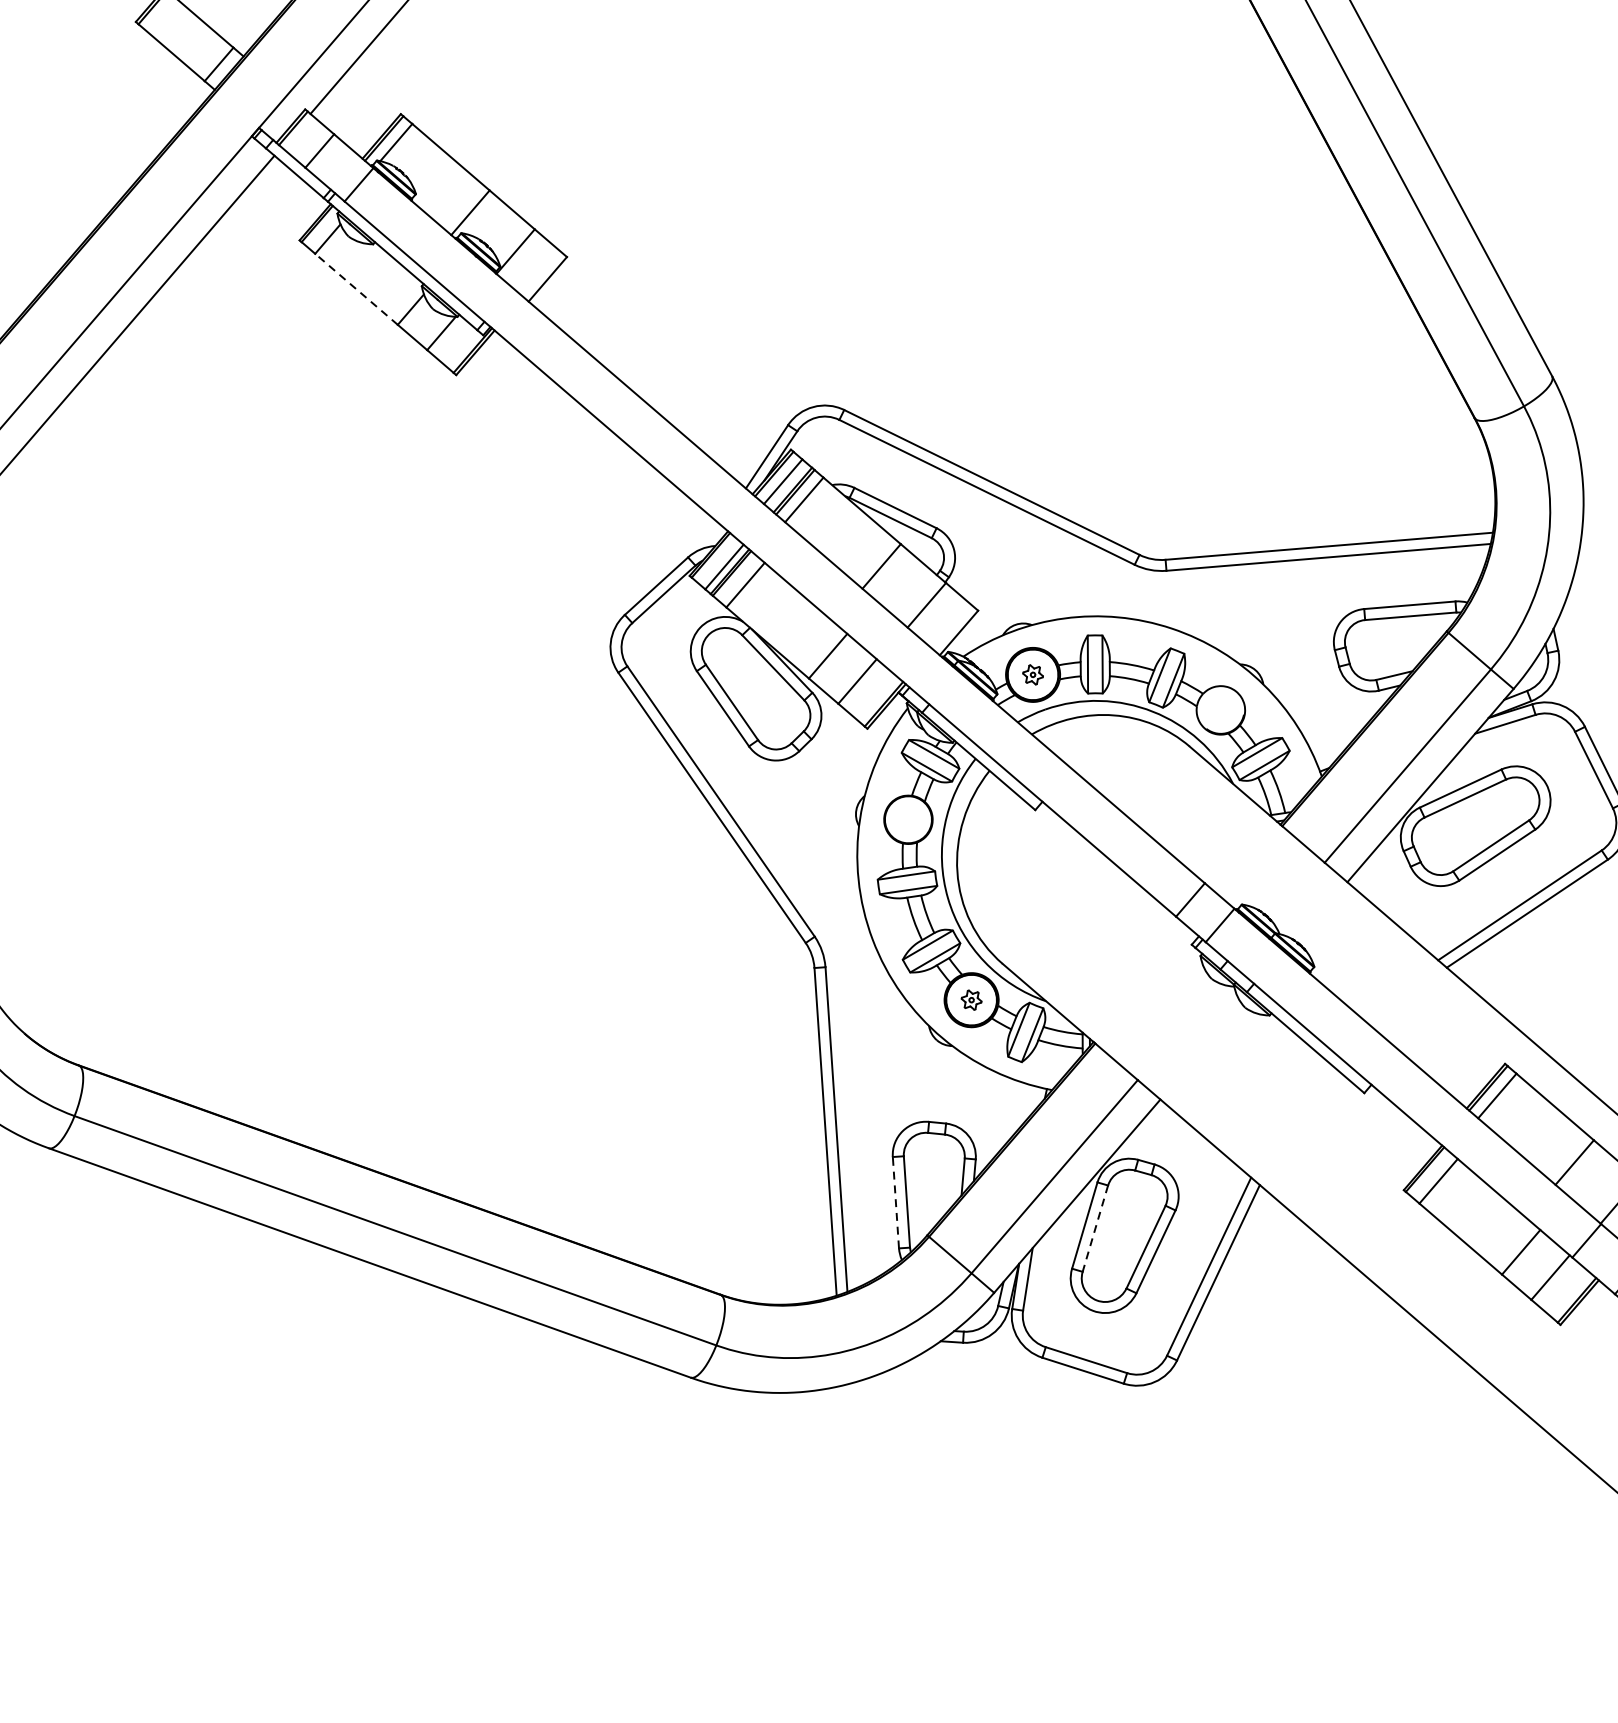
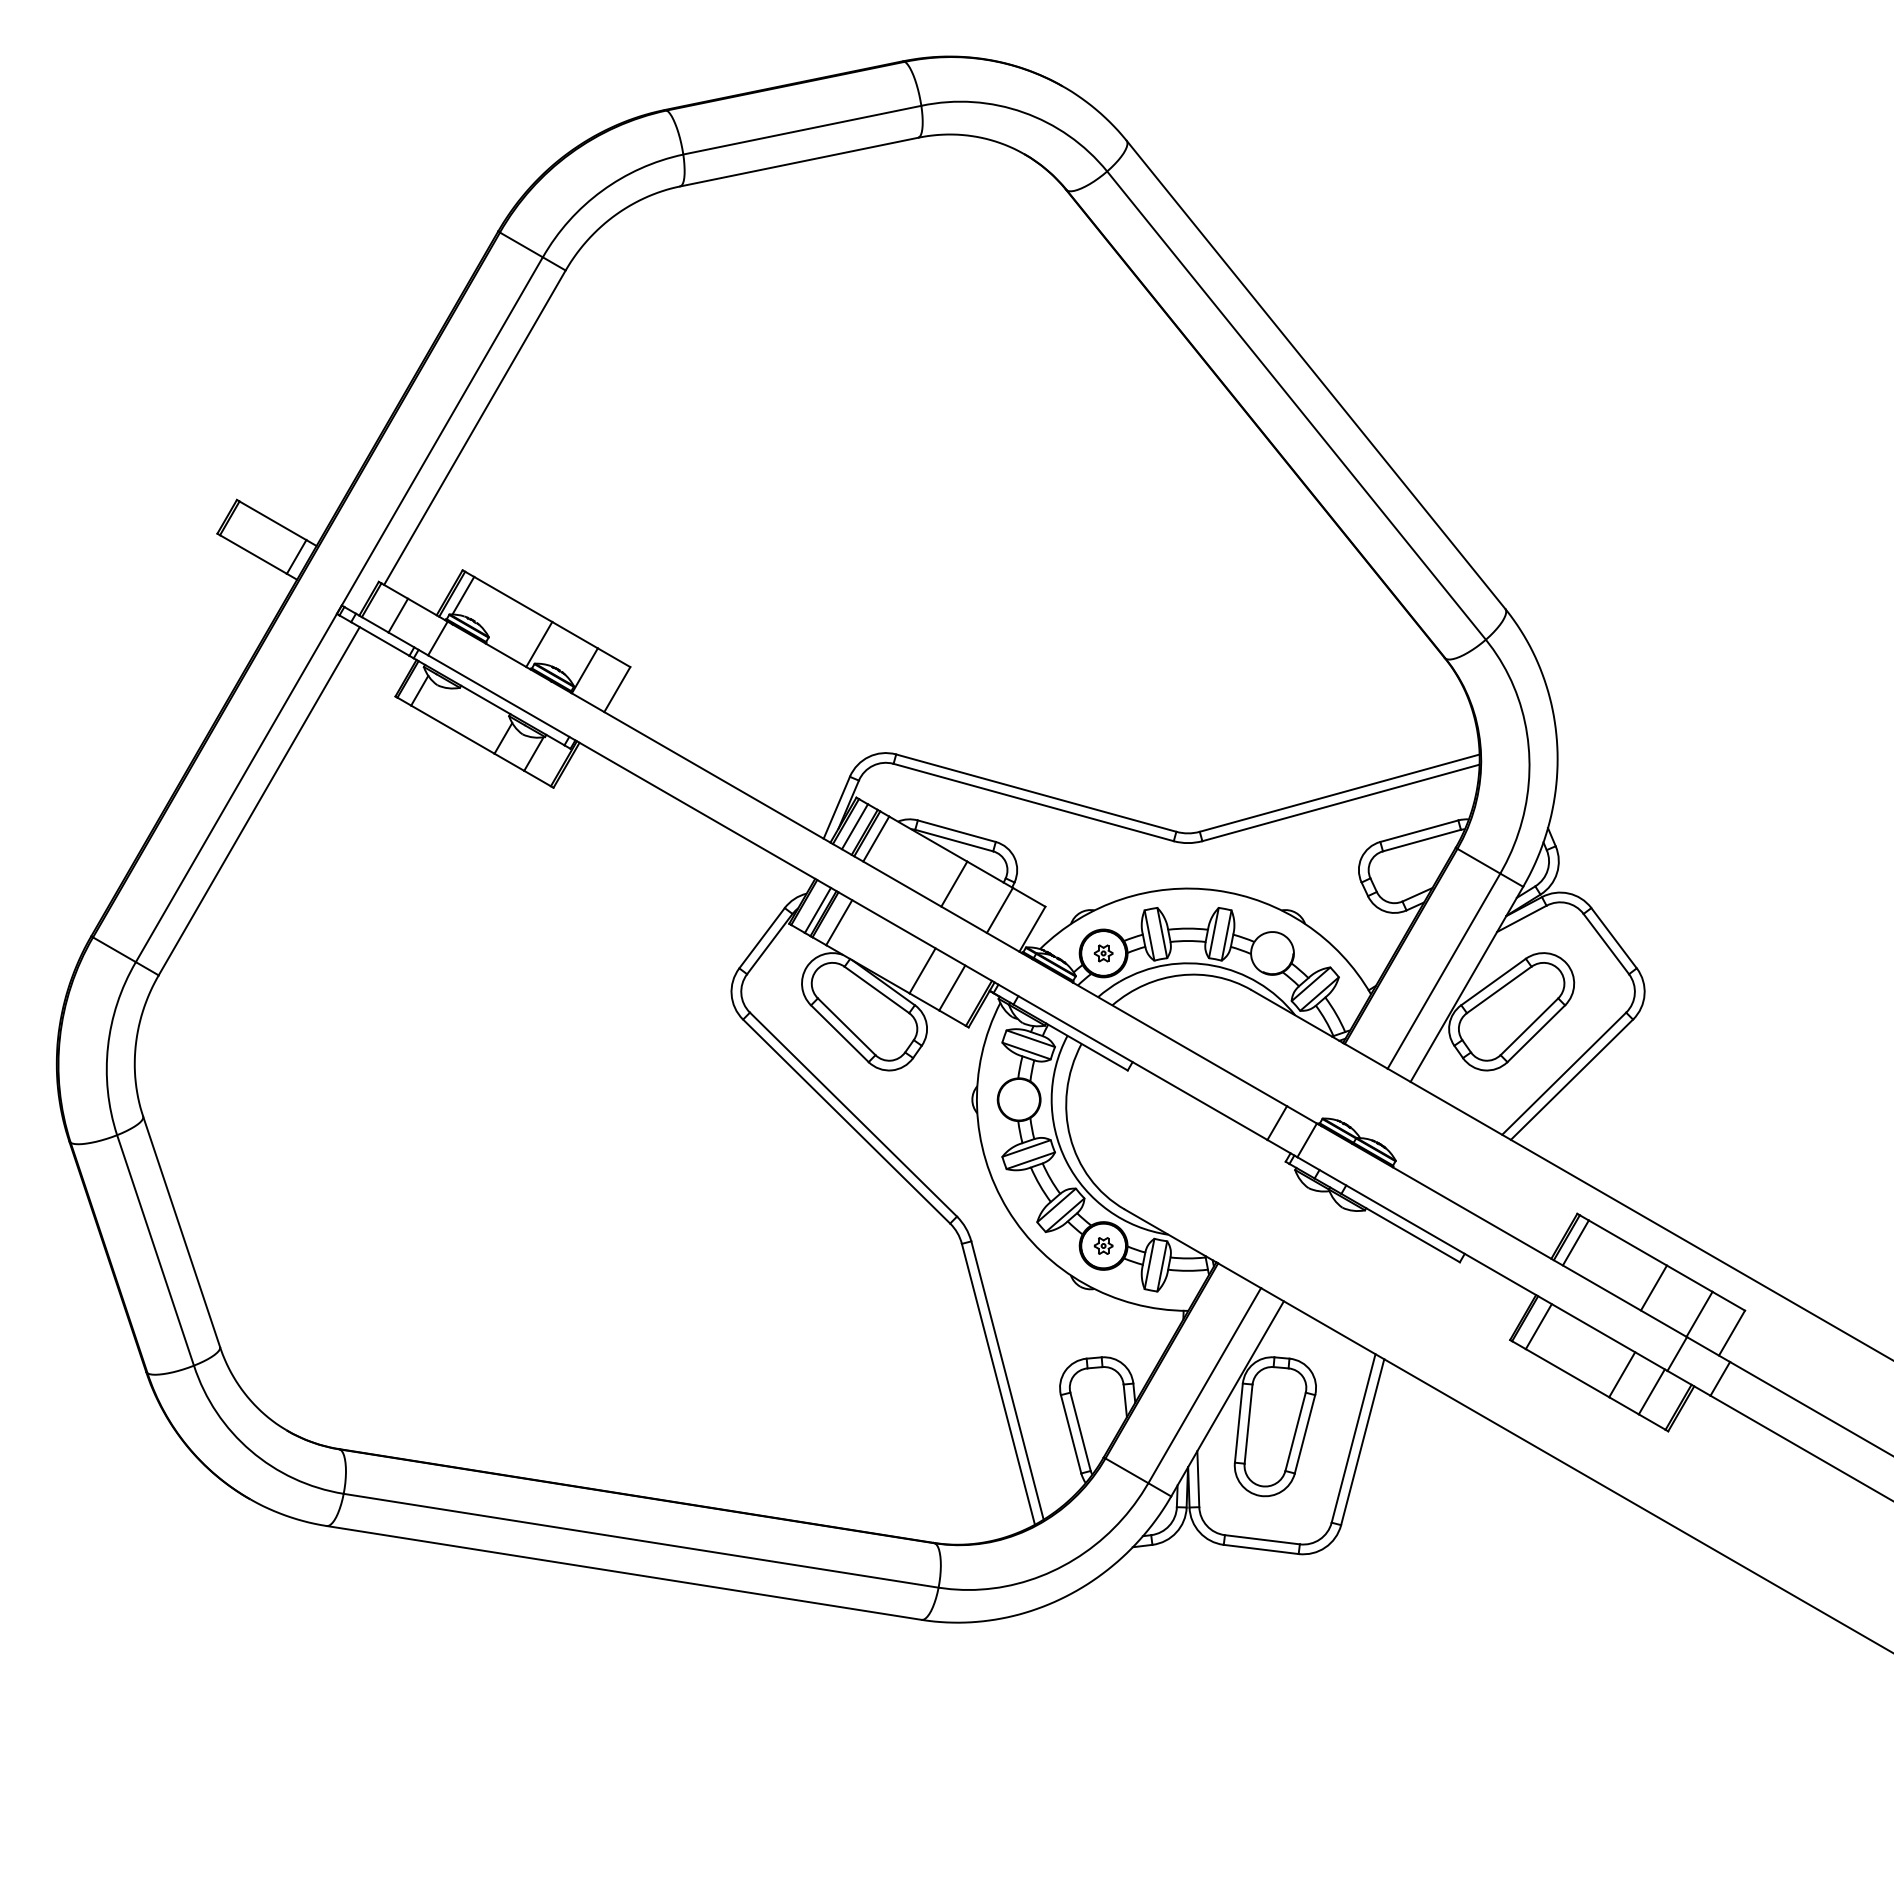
line: (356, 289) -> (452, 729), dashed -> solid
line: (896, 1201) -> (1071, 1433), dashed -> solid
line: (1095, 1229) -> (1248, 1424), dashed -> solid

